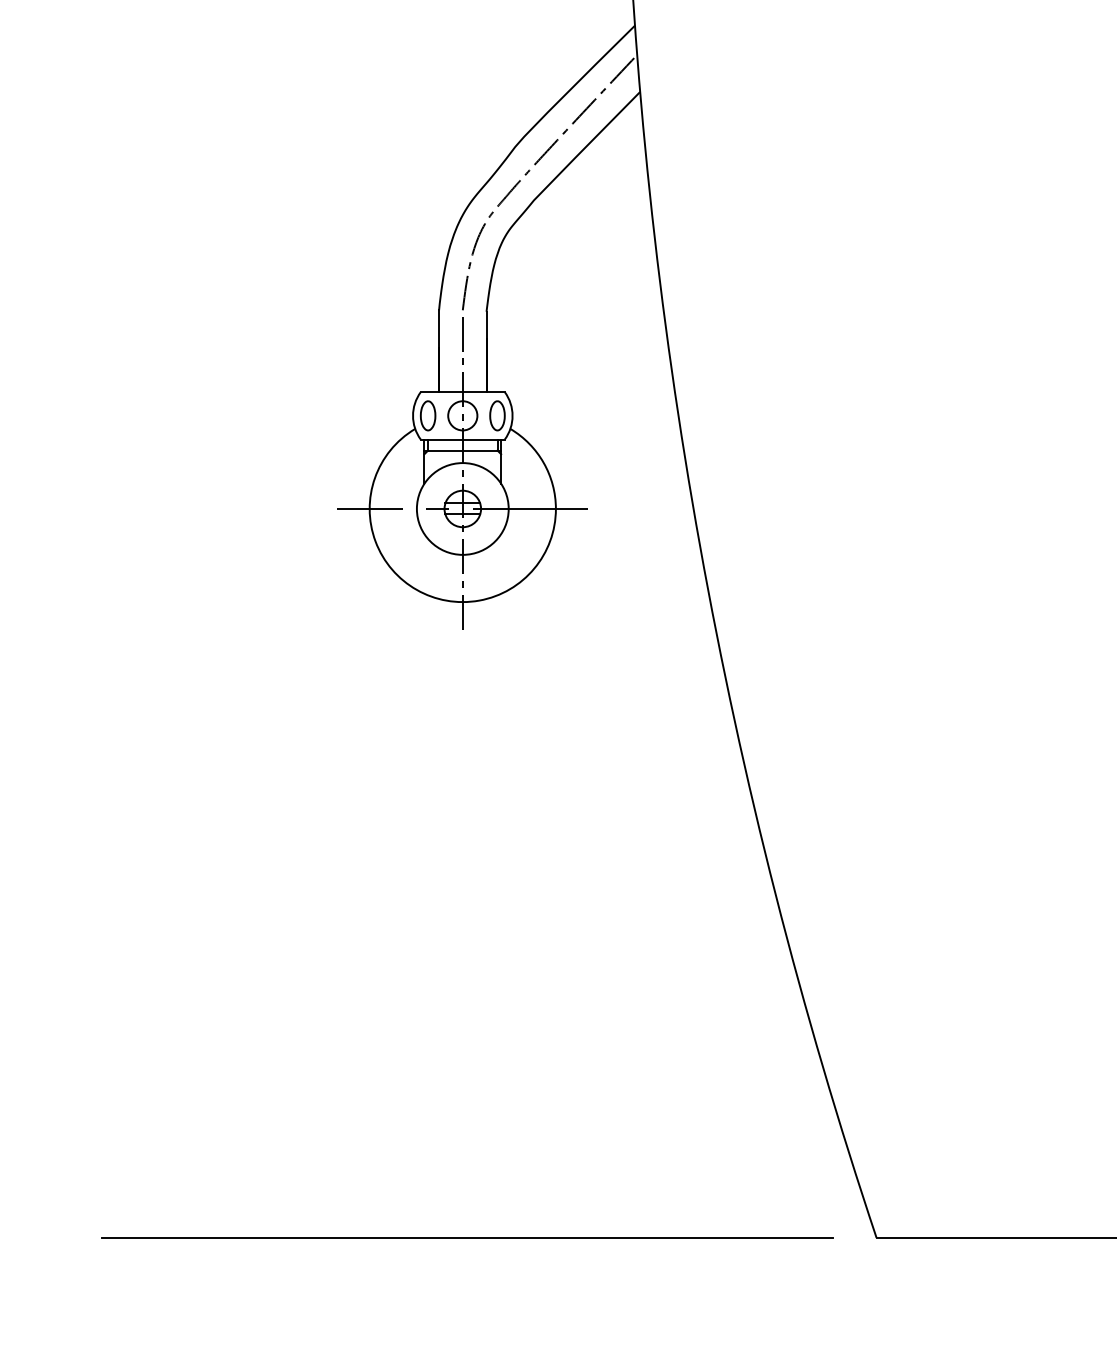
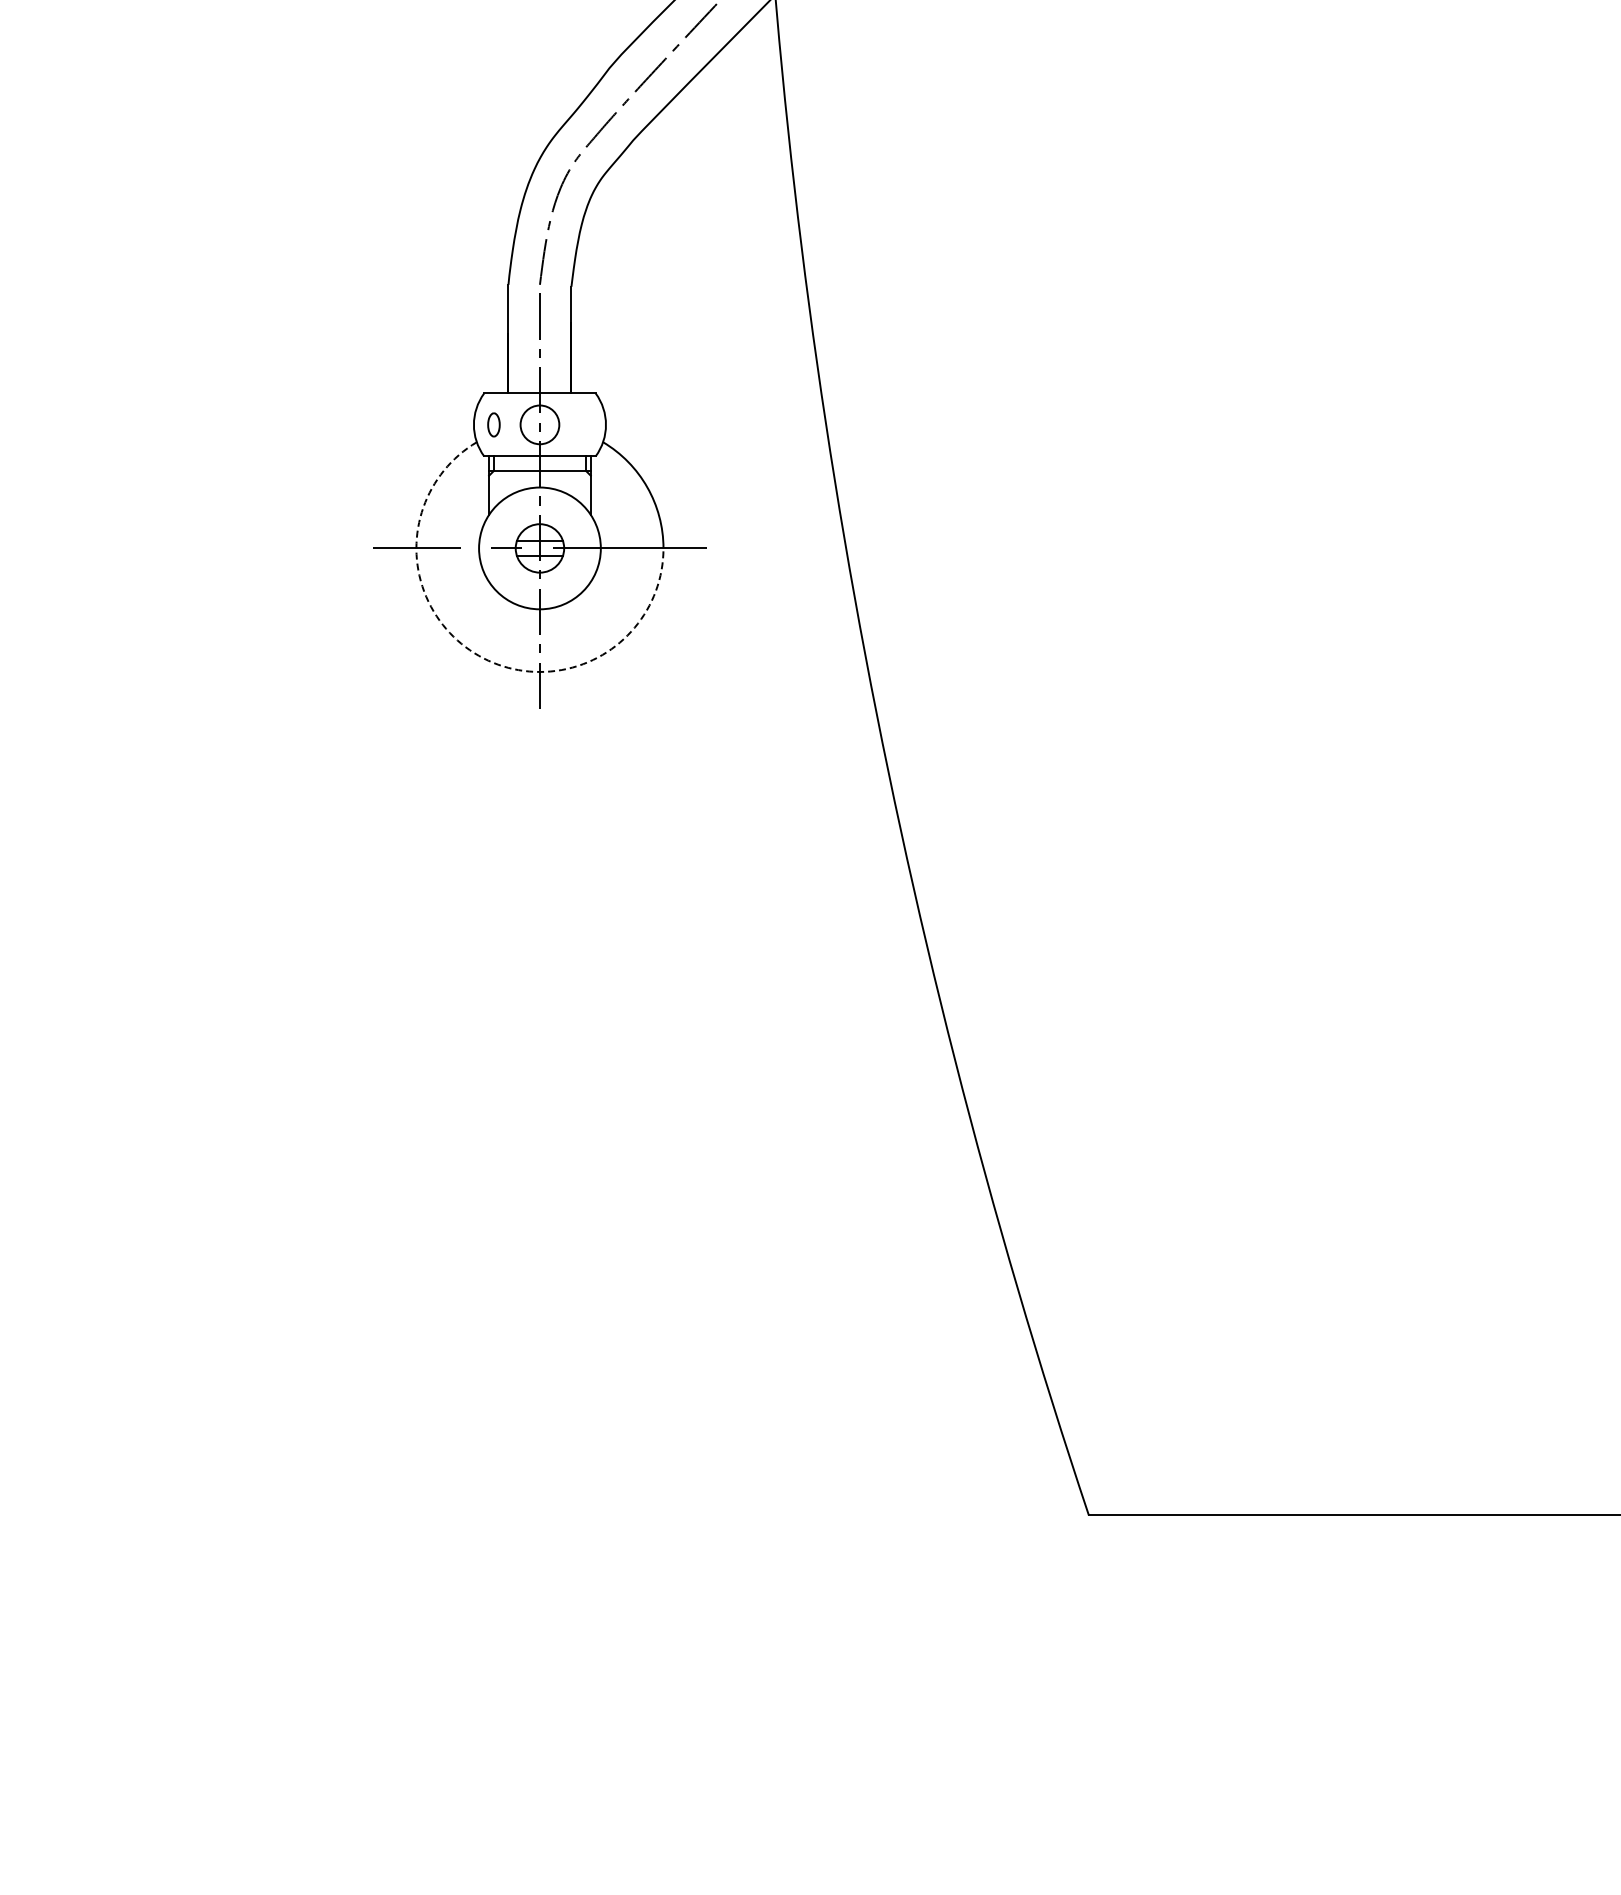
part: (427, 415) -> (493, 424), size x0.6
part: (497, 415) -> (585, 424), removed
arc: (416, 589) -> (478, 655), solid -> dashed
line: (467, 1237) -> (546, 1515), removed

